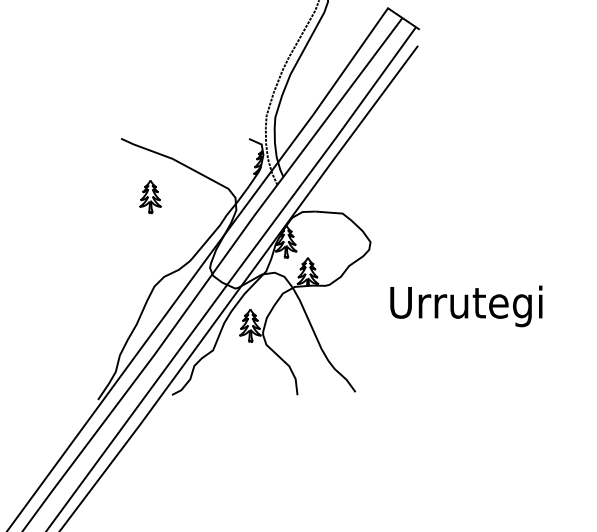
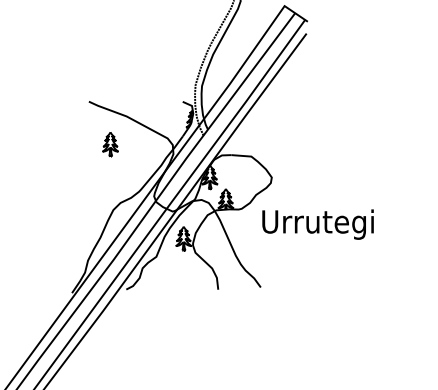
text: (465, 306) -> (317, 224), moved

